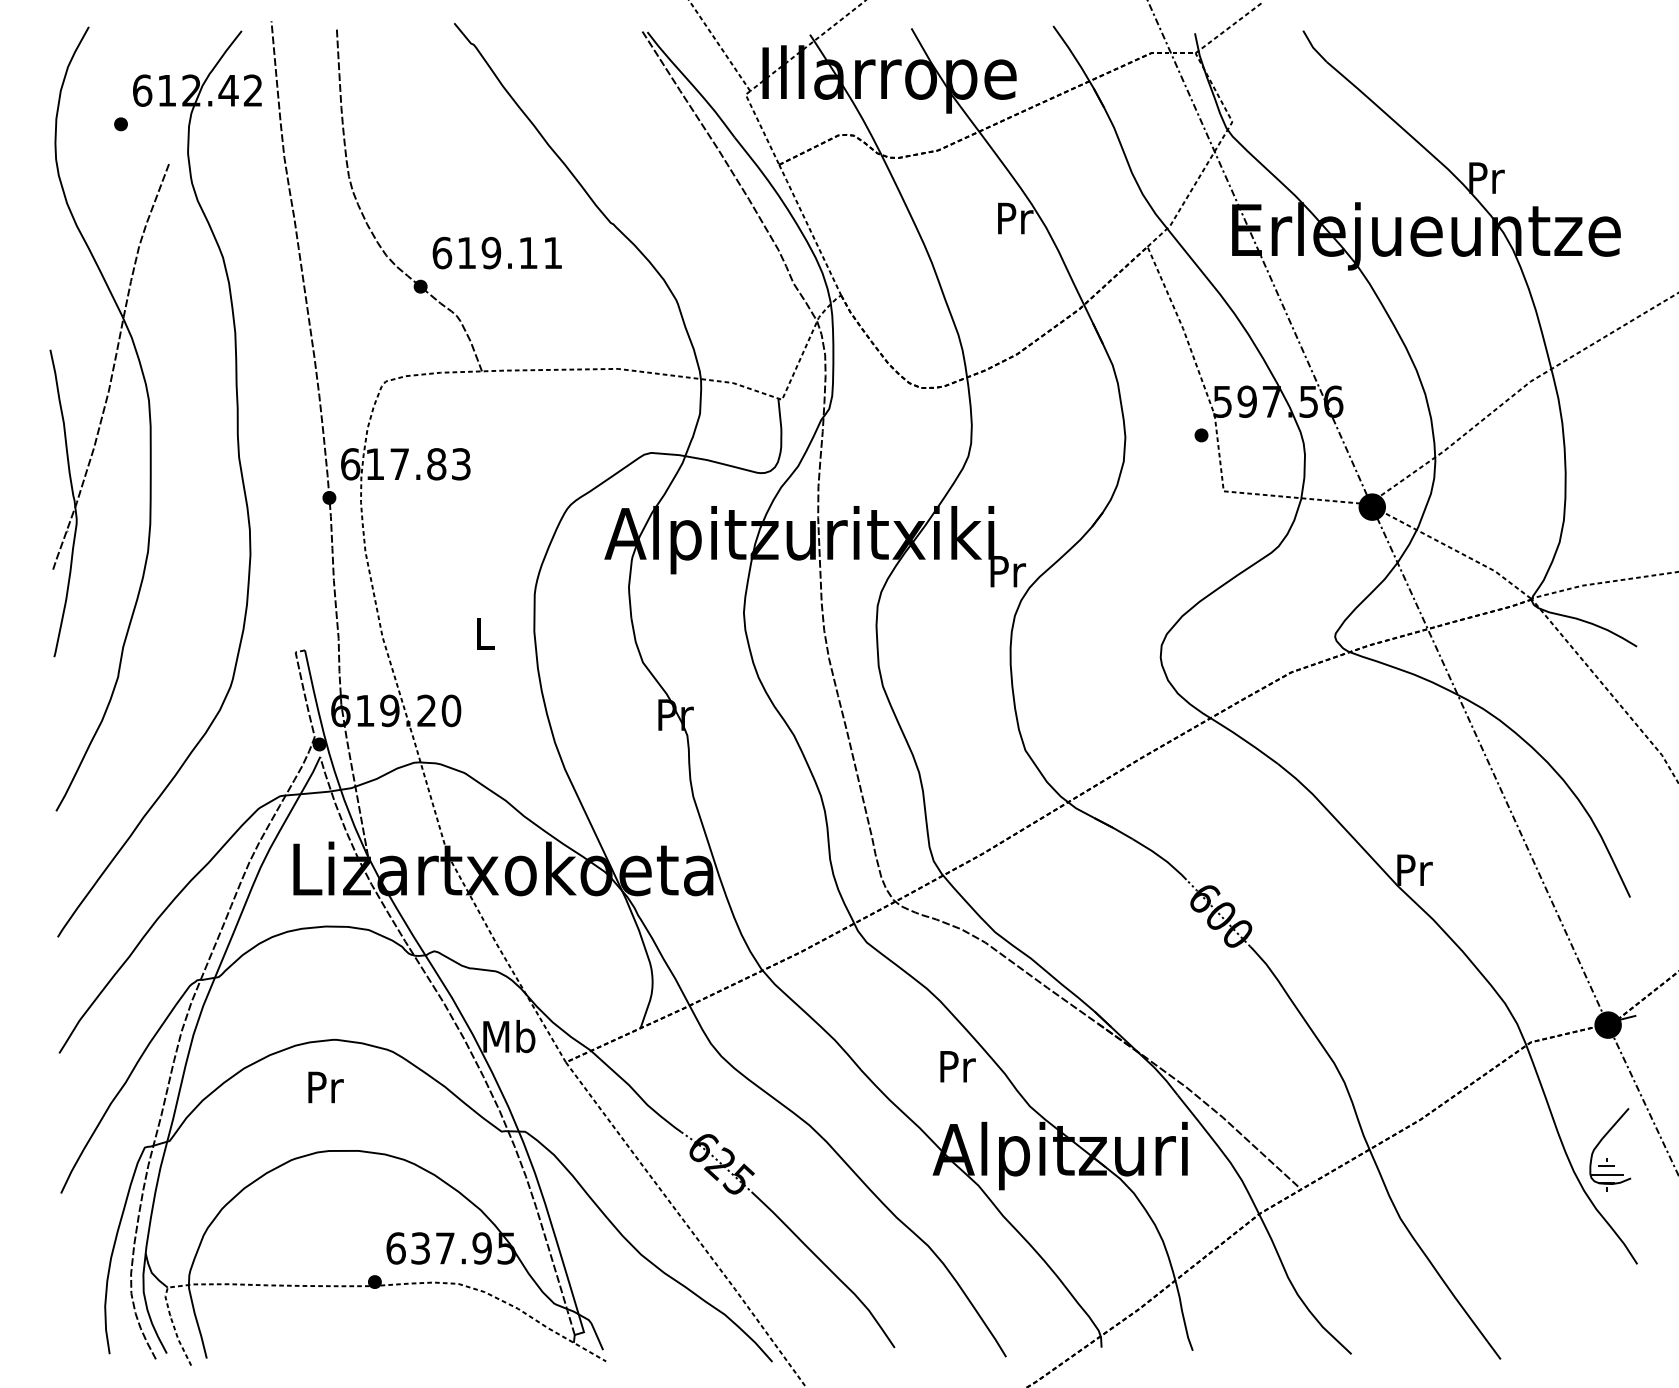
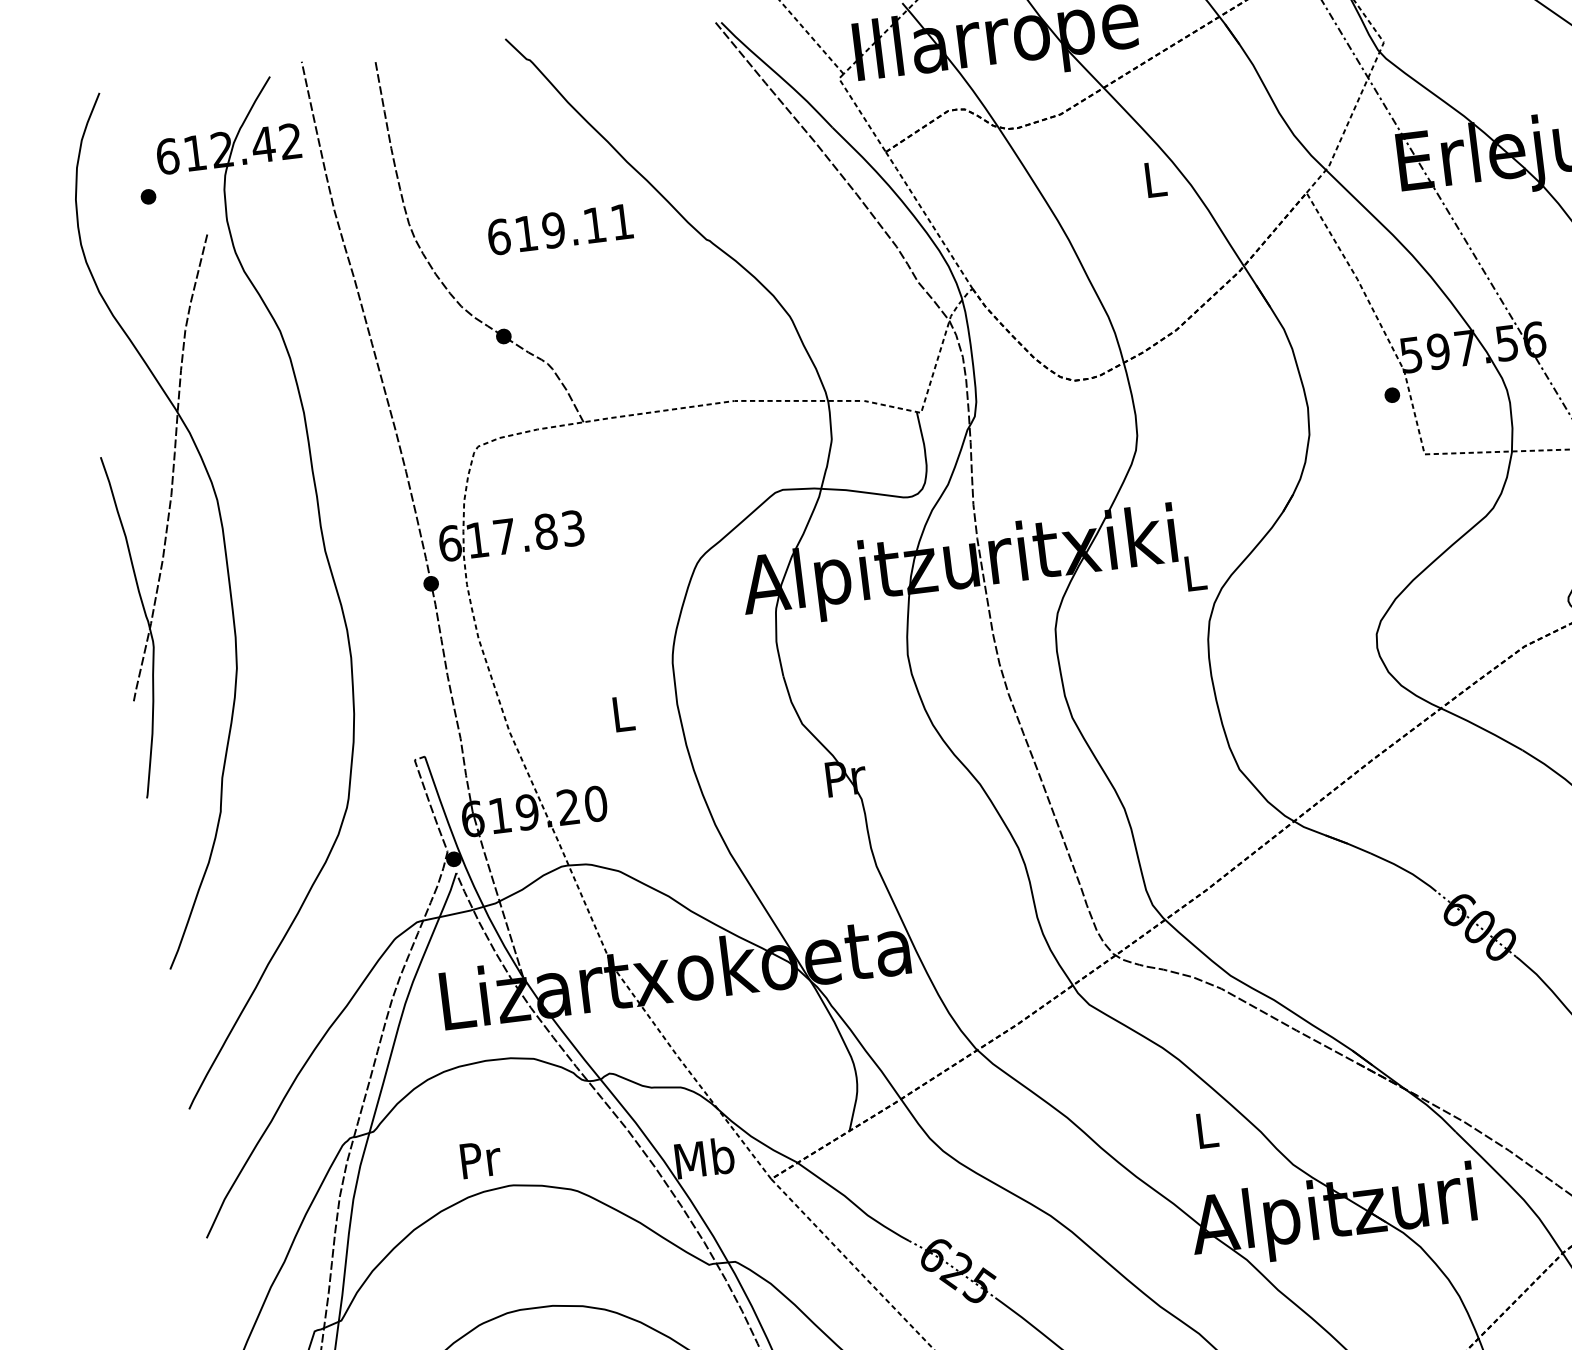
text: (1015, 218) -> (1155, 179), Pr -> L
text: (496, 252) -> (559, 229), moved
text: (1008, 571) -> (1196, 572), Pr -> L
text: (957, 1066) -> (1207, 1130), Pr -> L
text: (325, 1087) -> (480, 1159), moved

